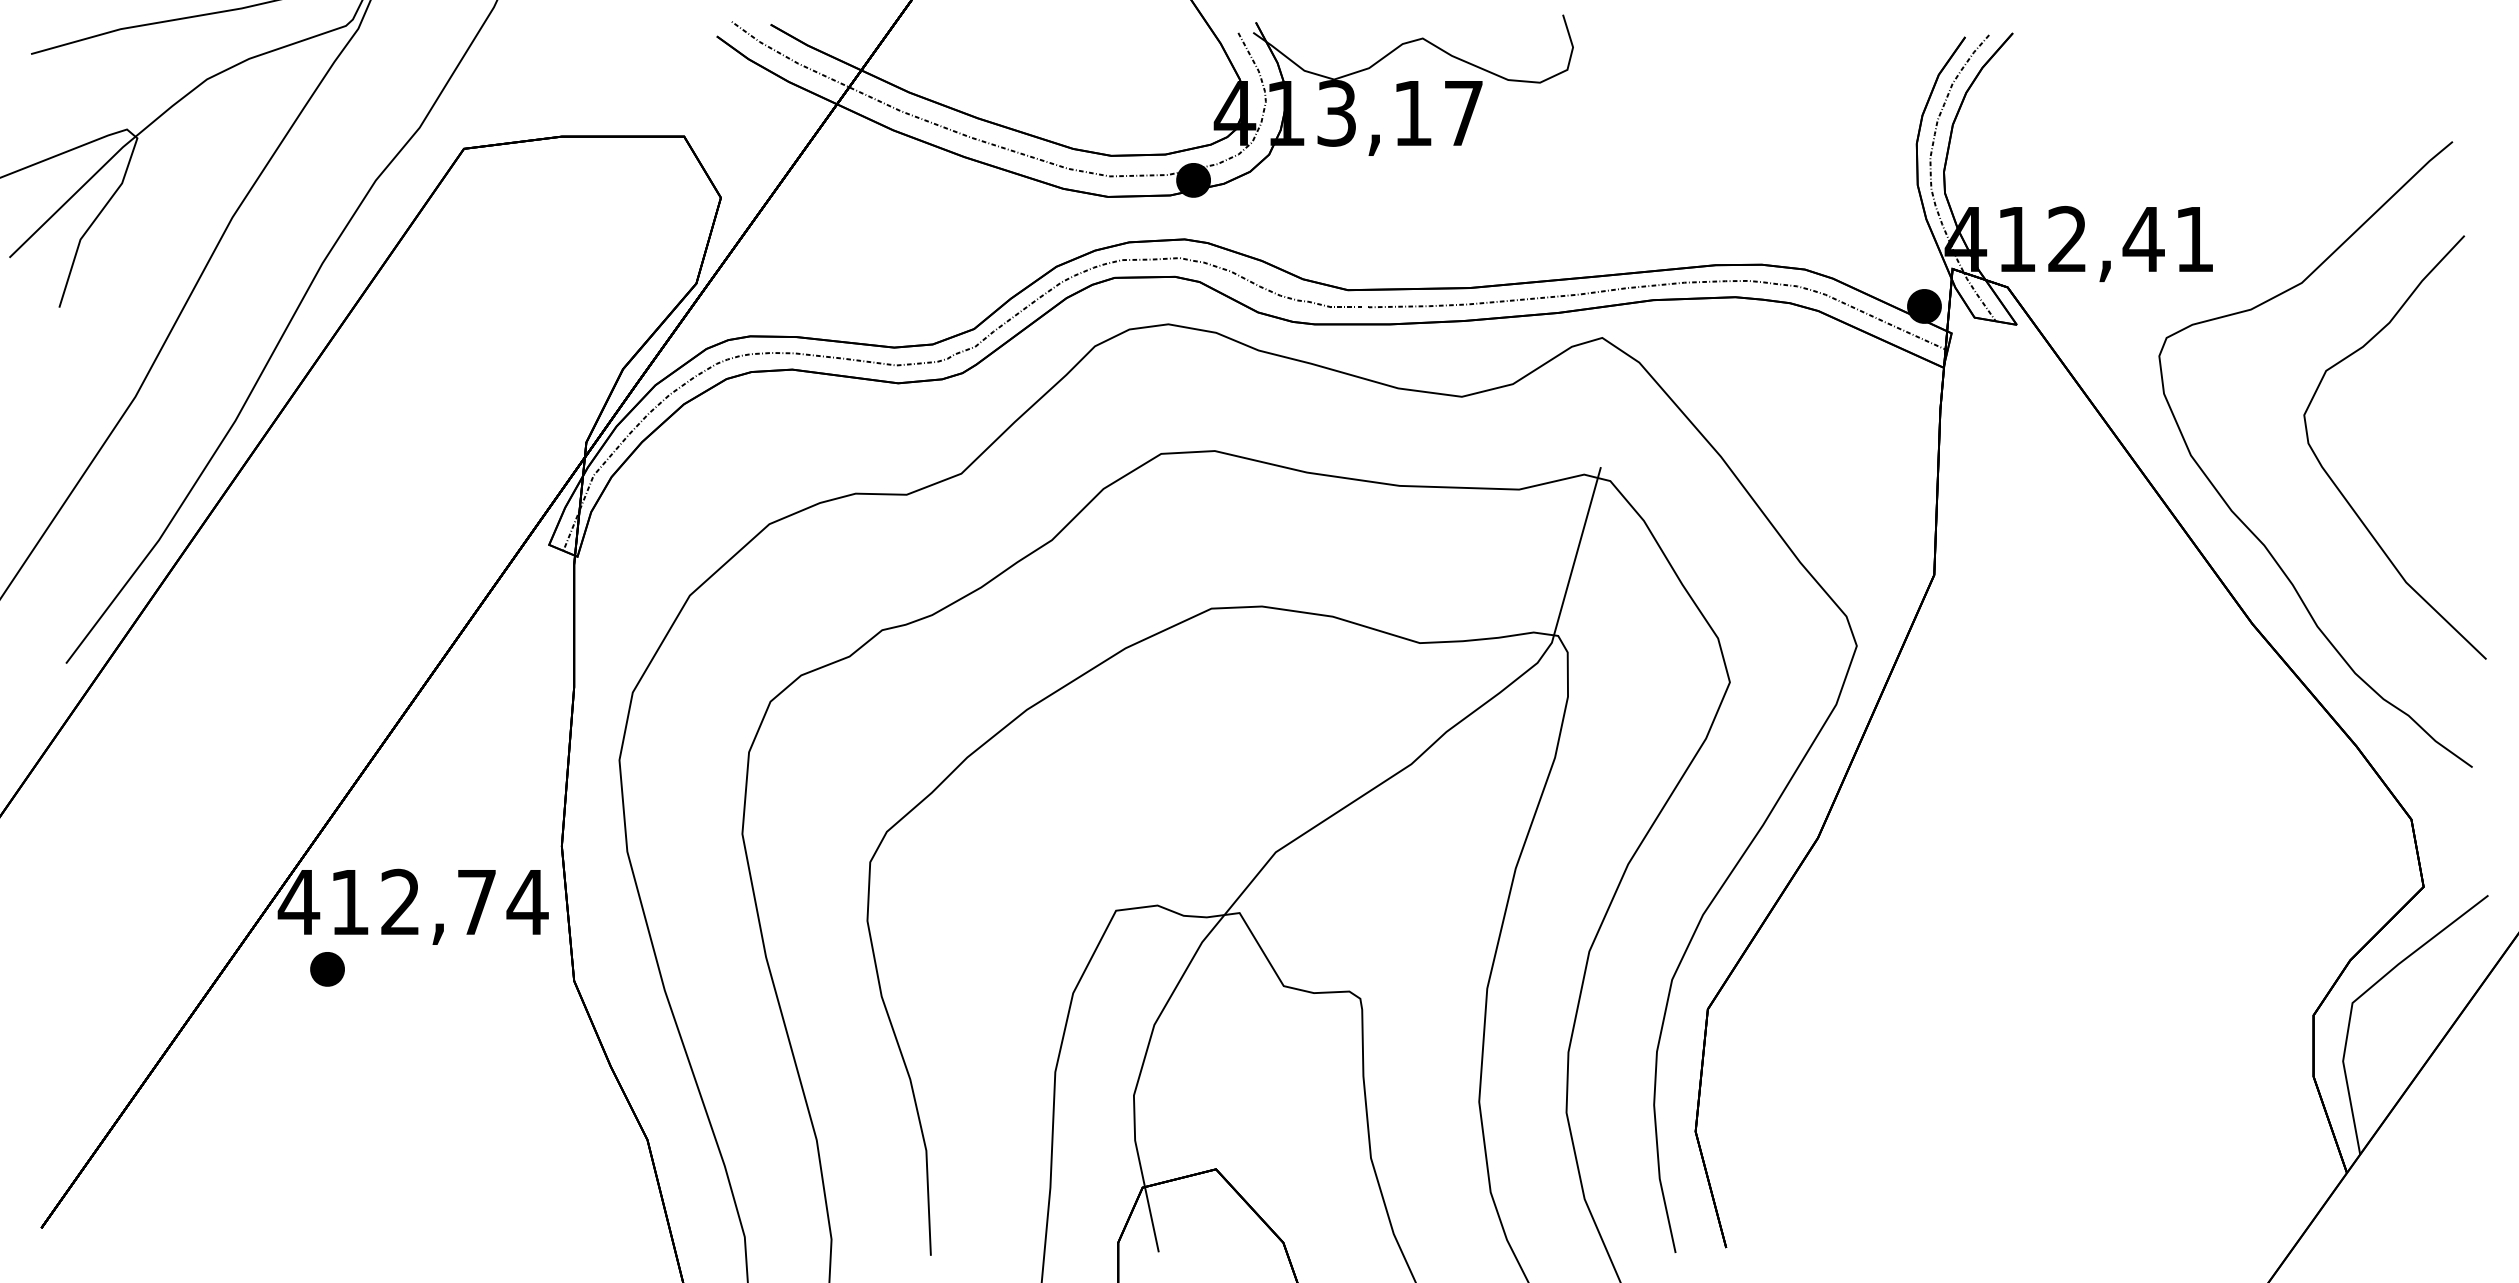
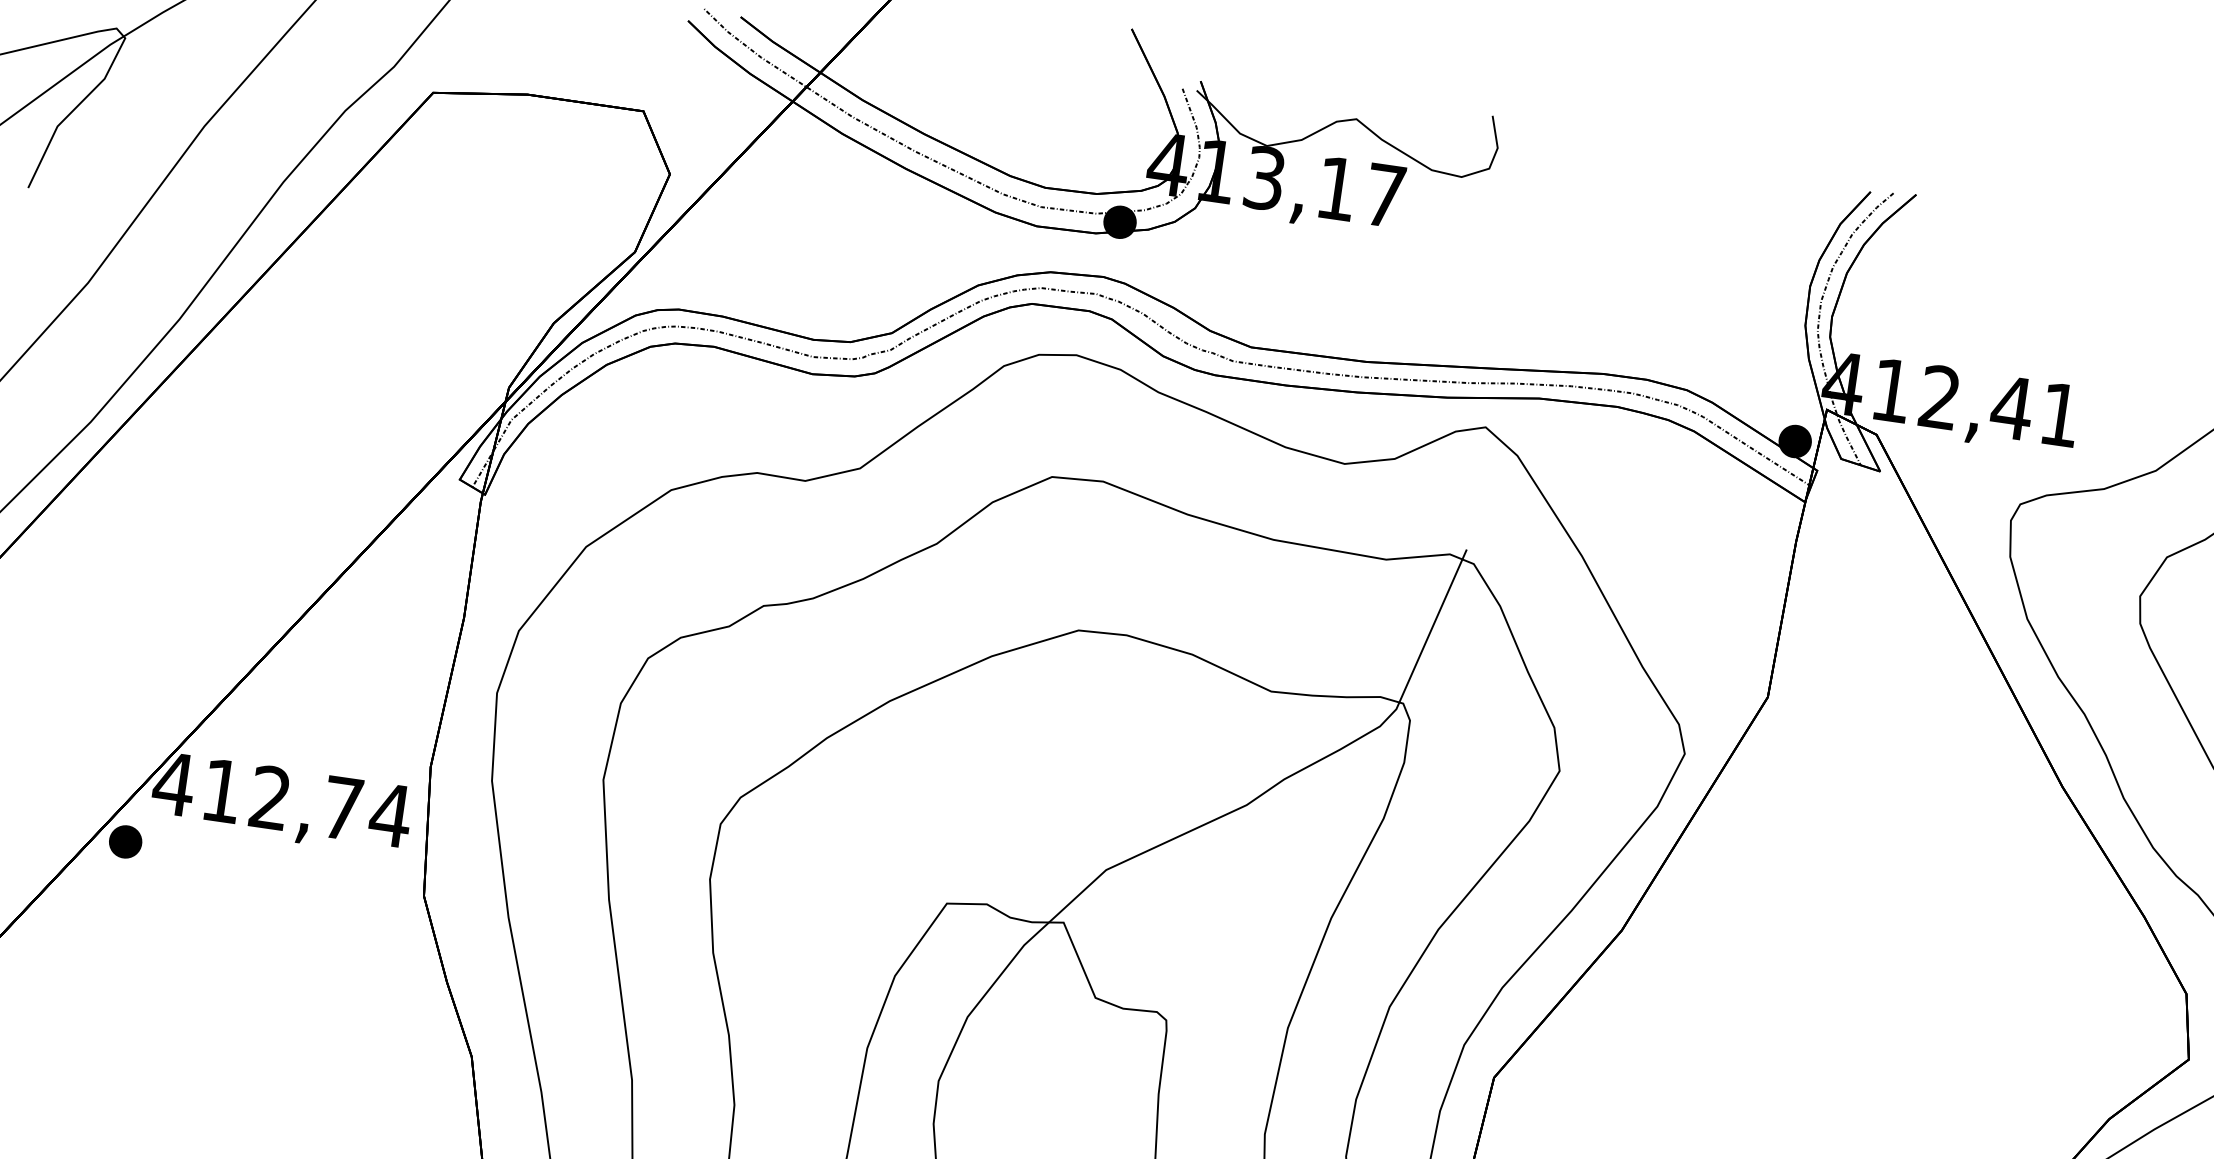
part: (327, 969) -> (125, 842), moved

